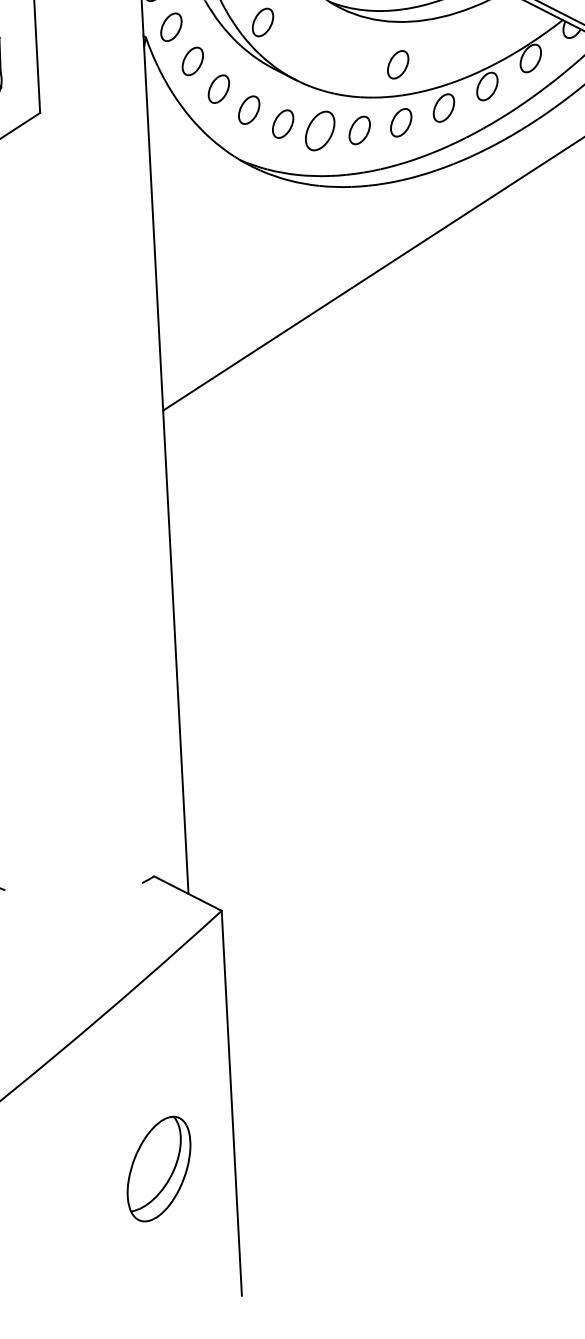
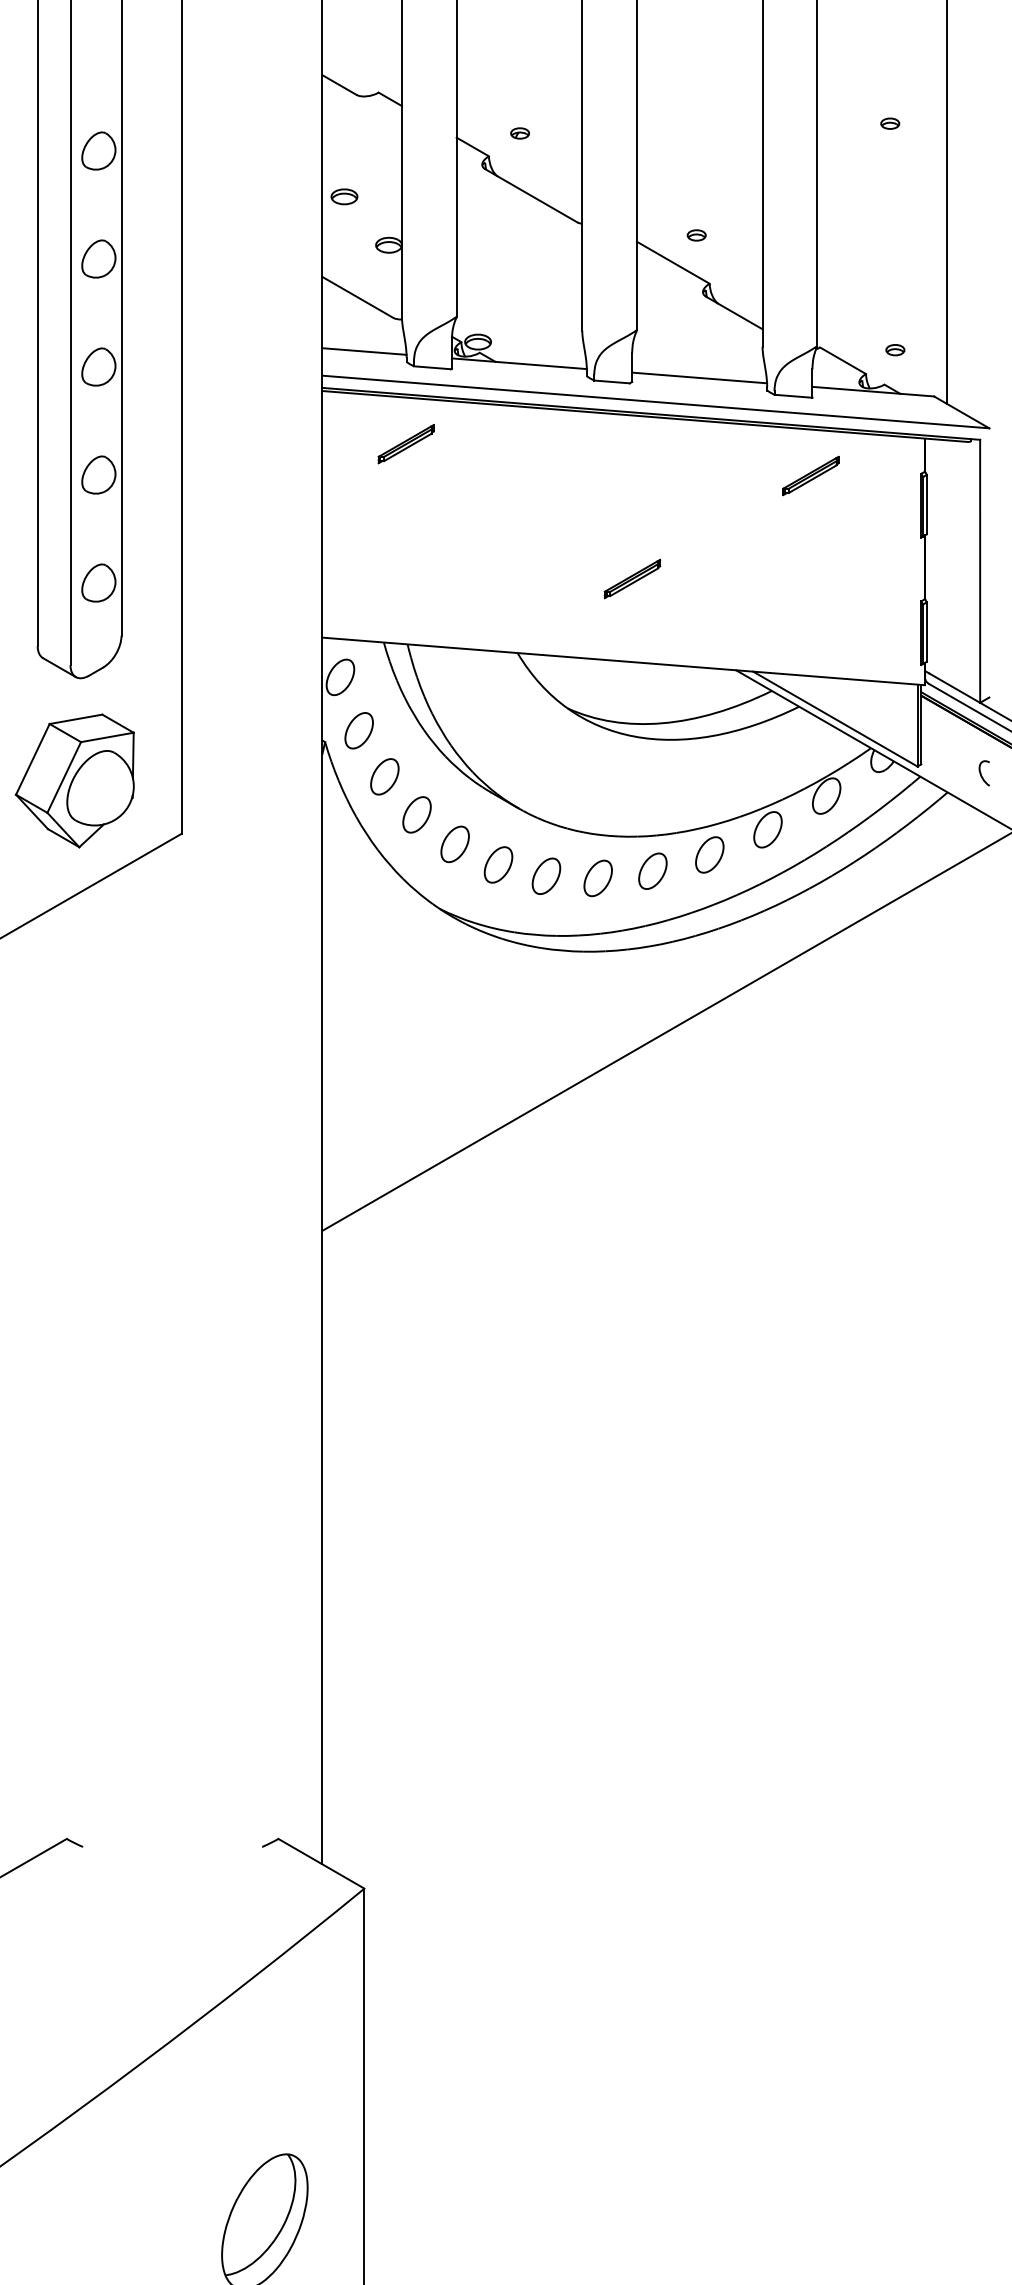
part: (262, 22) -> (478, 730), removed
part: (397, 64) -> (652, 794), removed
part: (320, 130) -> (546, 875), size x0.71

